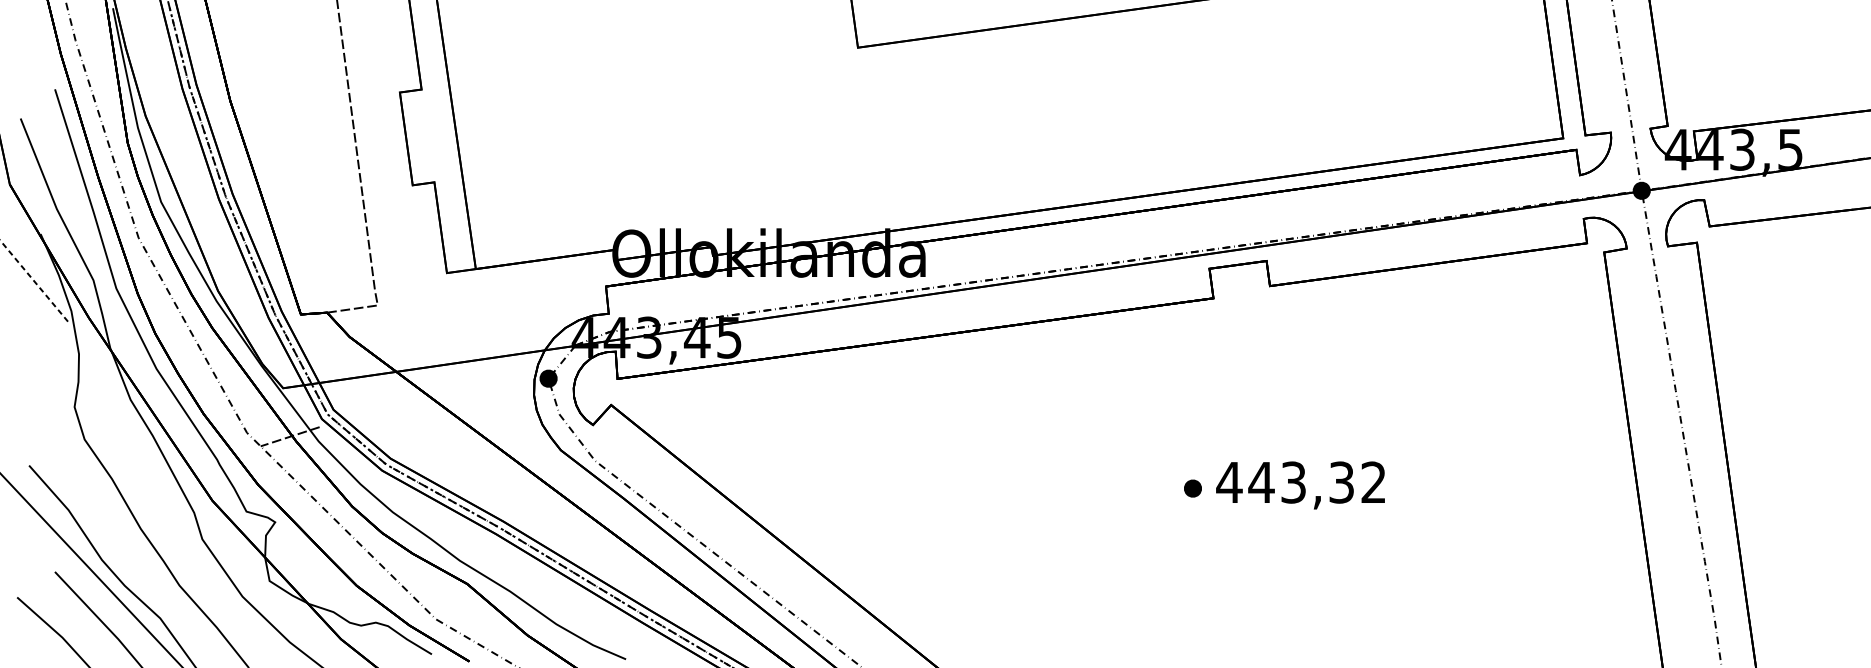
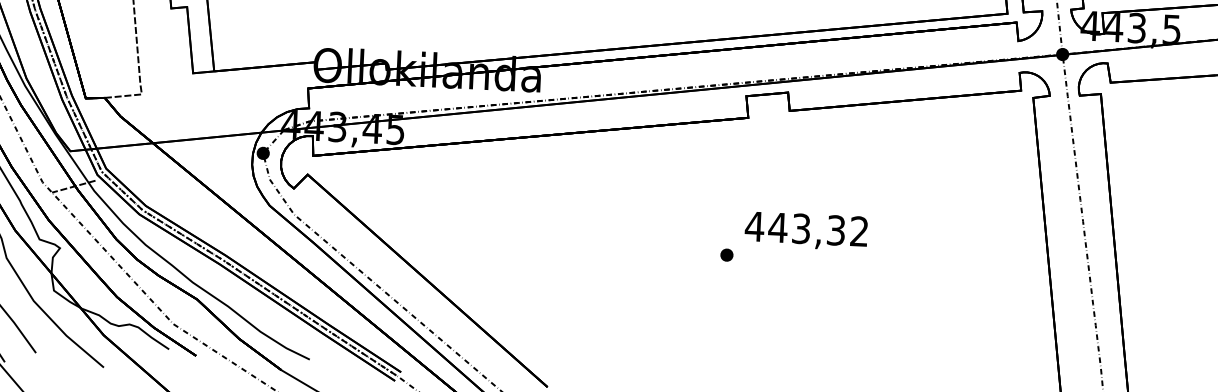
text: (1300, 485) -> (806, 231), moved

